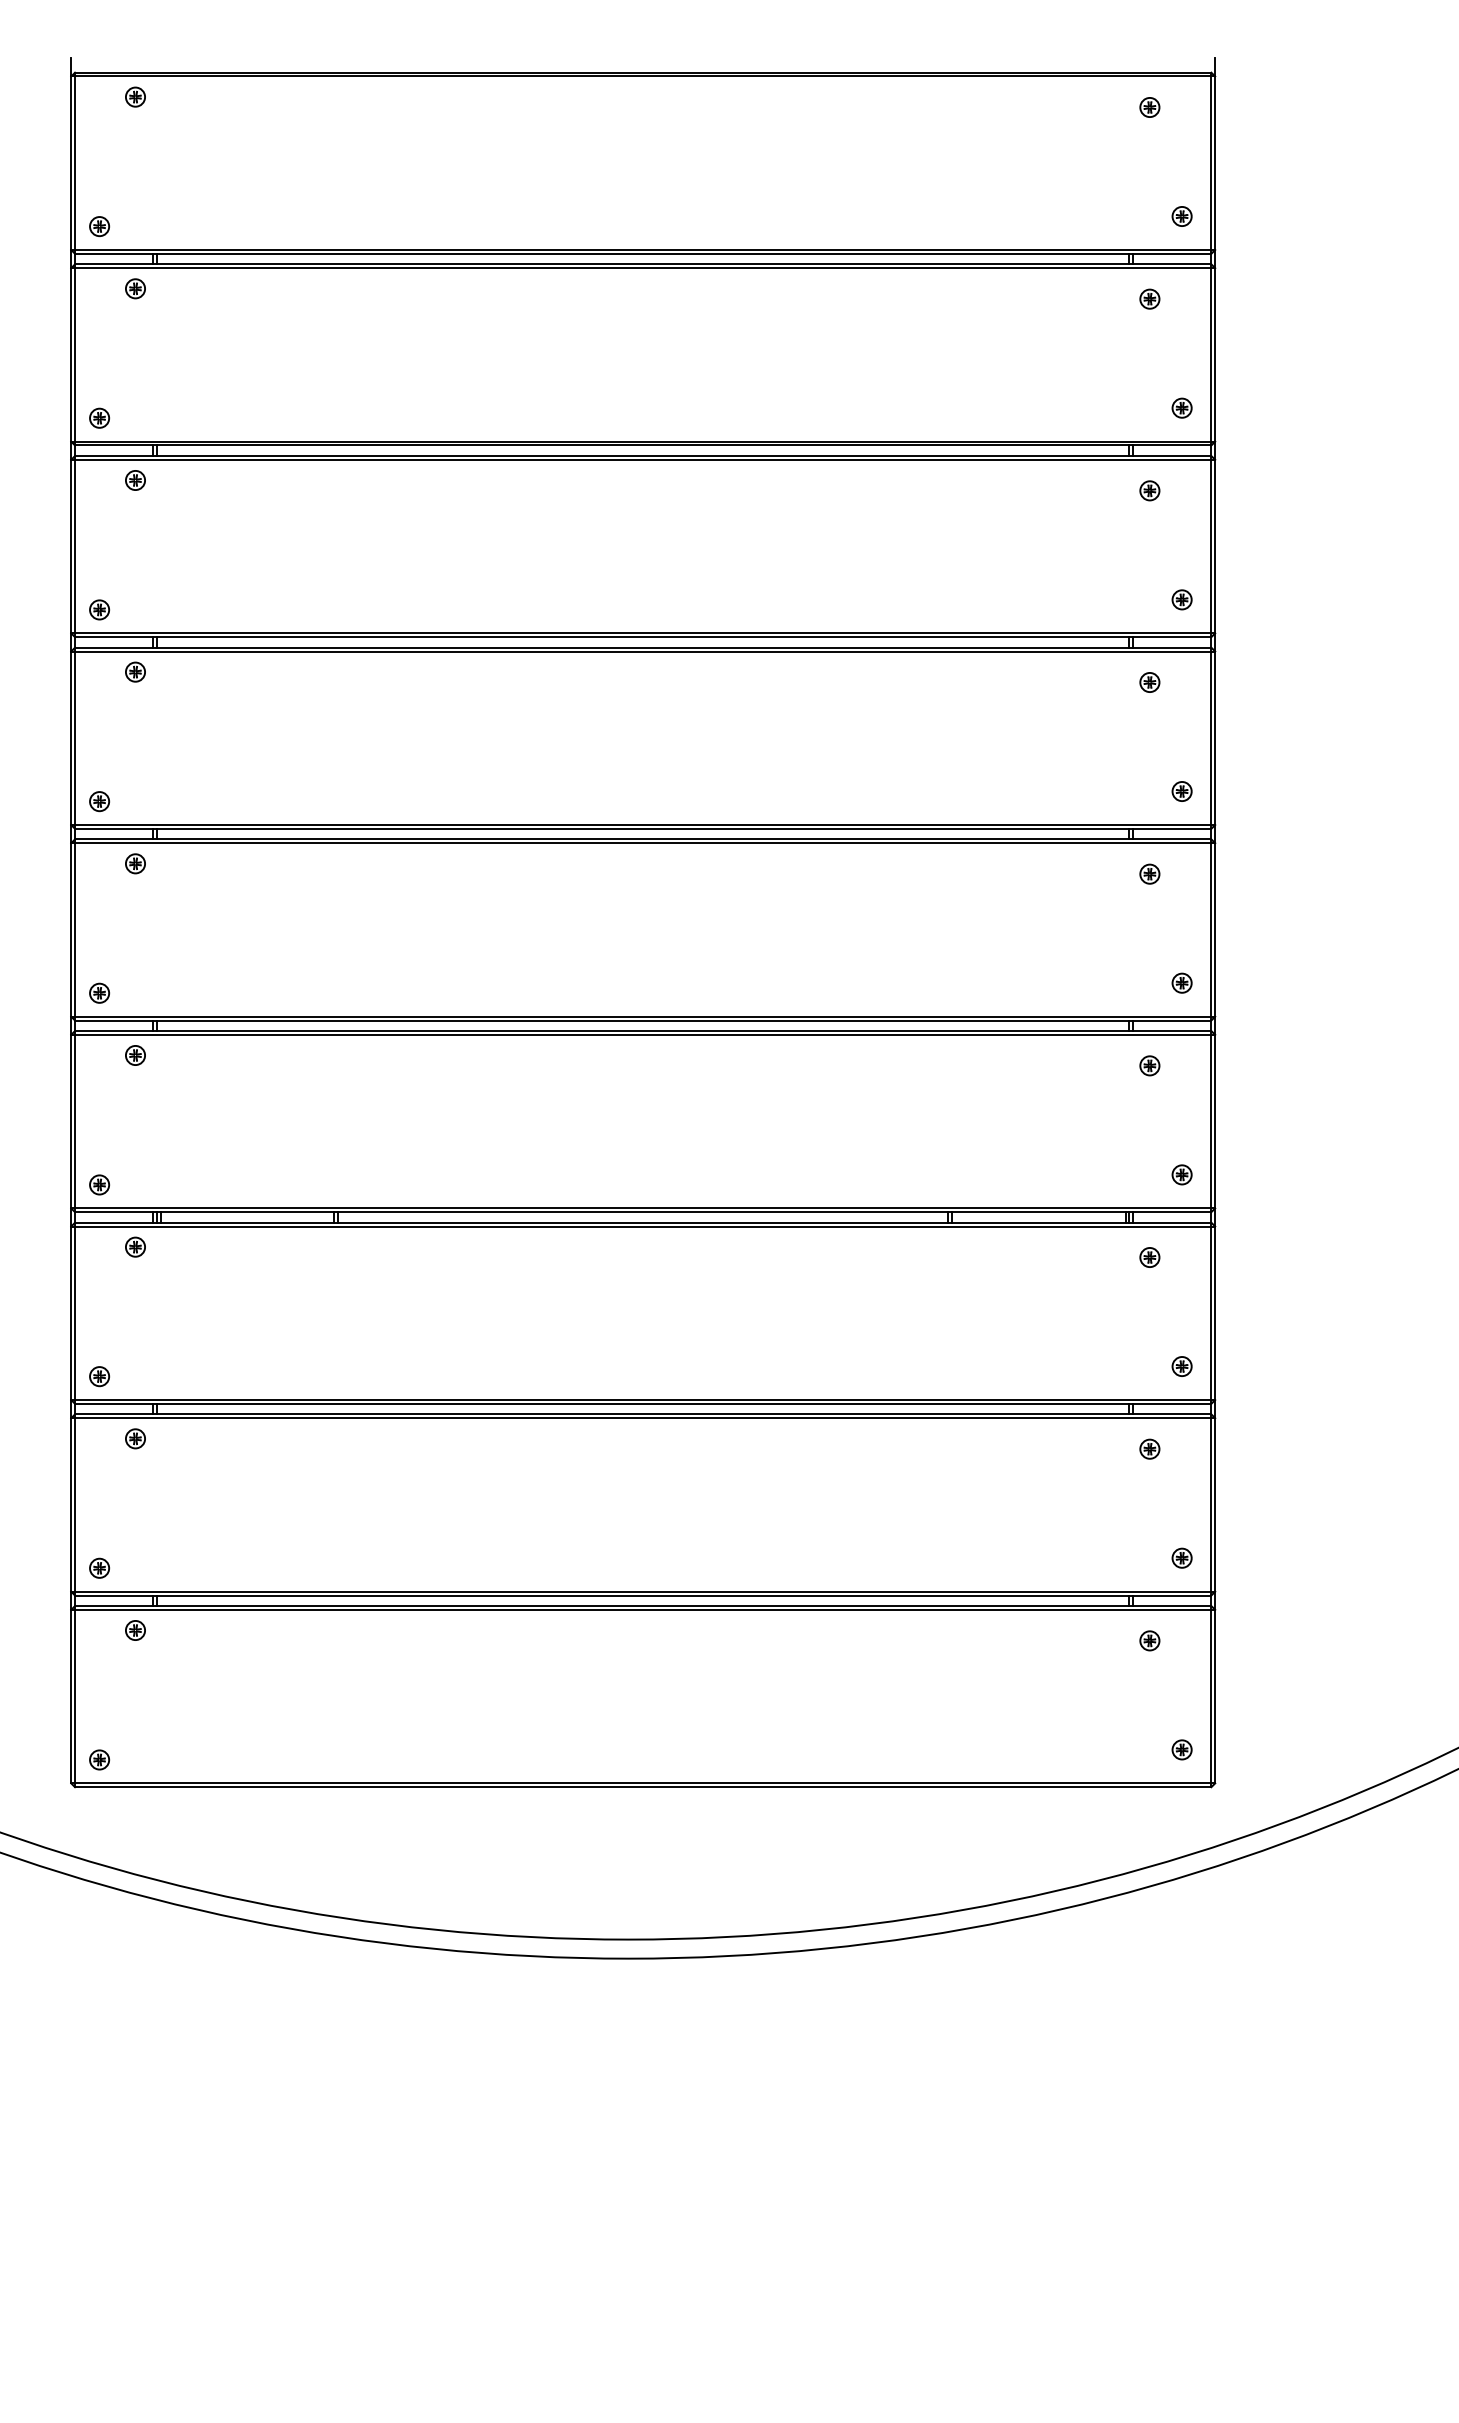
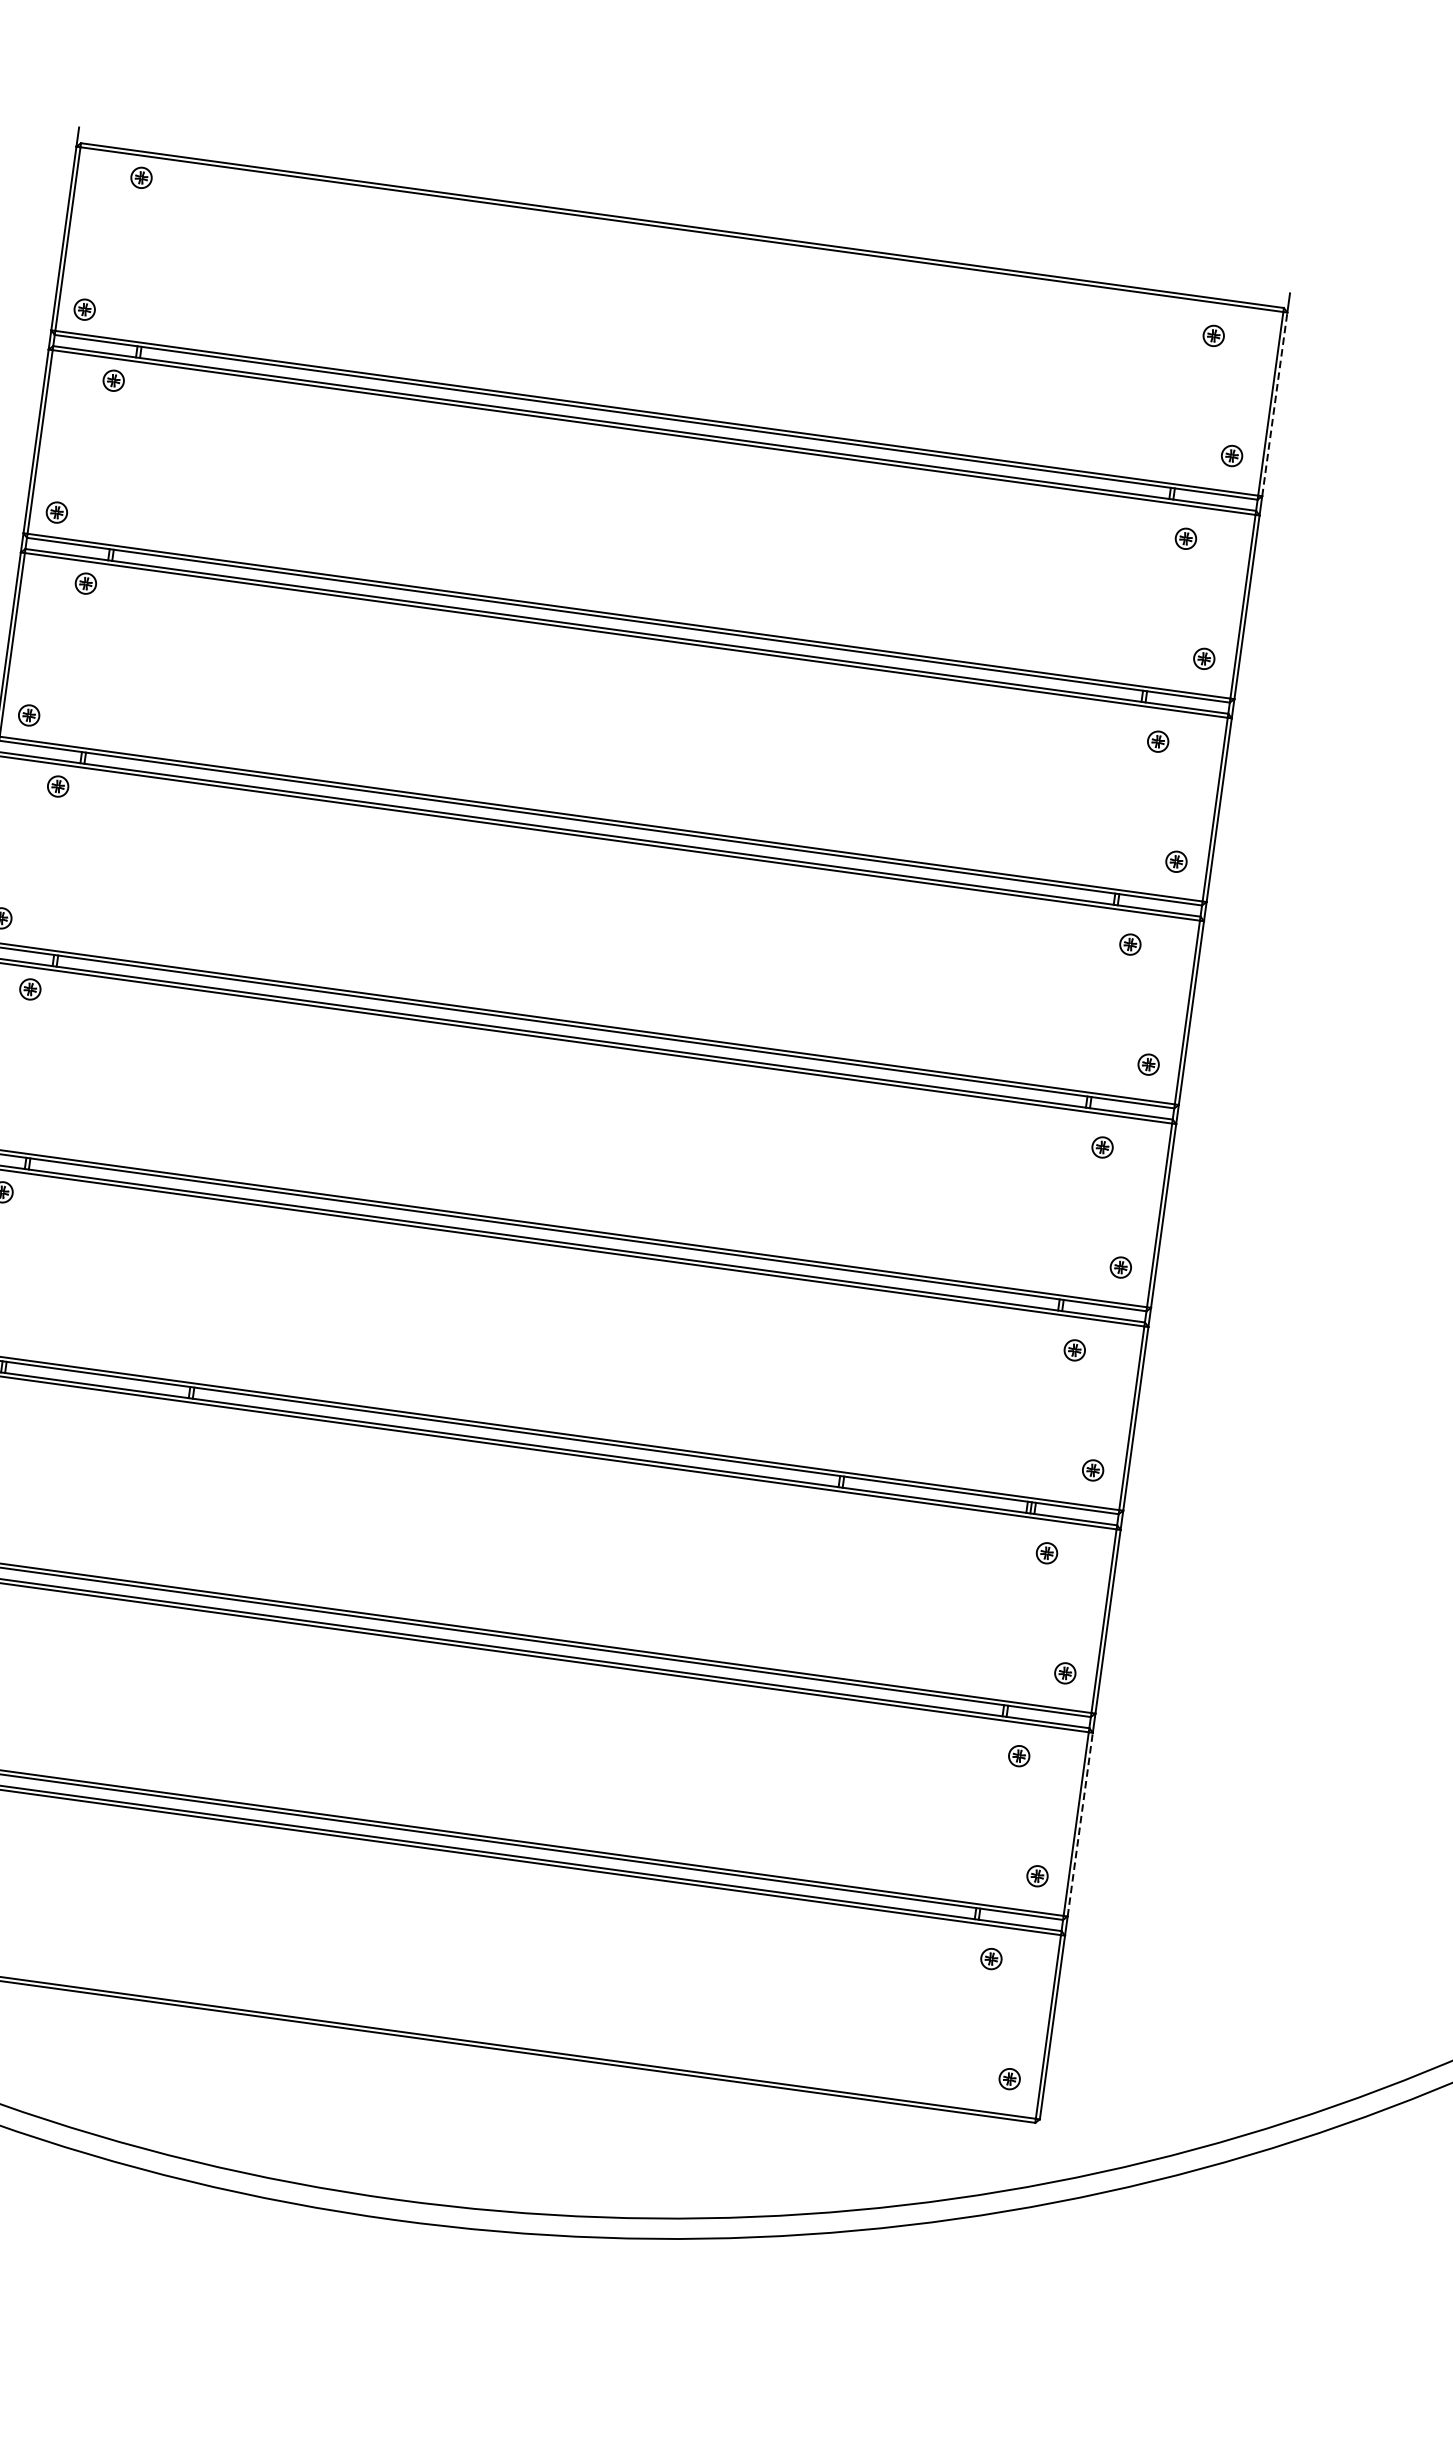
line: (1215, 163) -> (1275, 404), solid -> dashed
line: (1215, 1504) -> (1080, 1824), solid -> dashed

